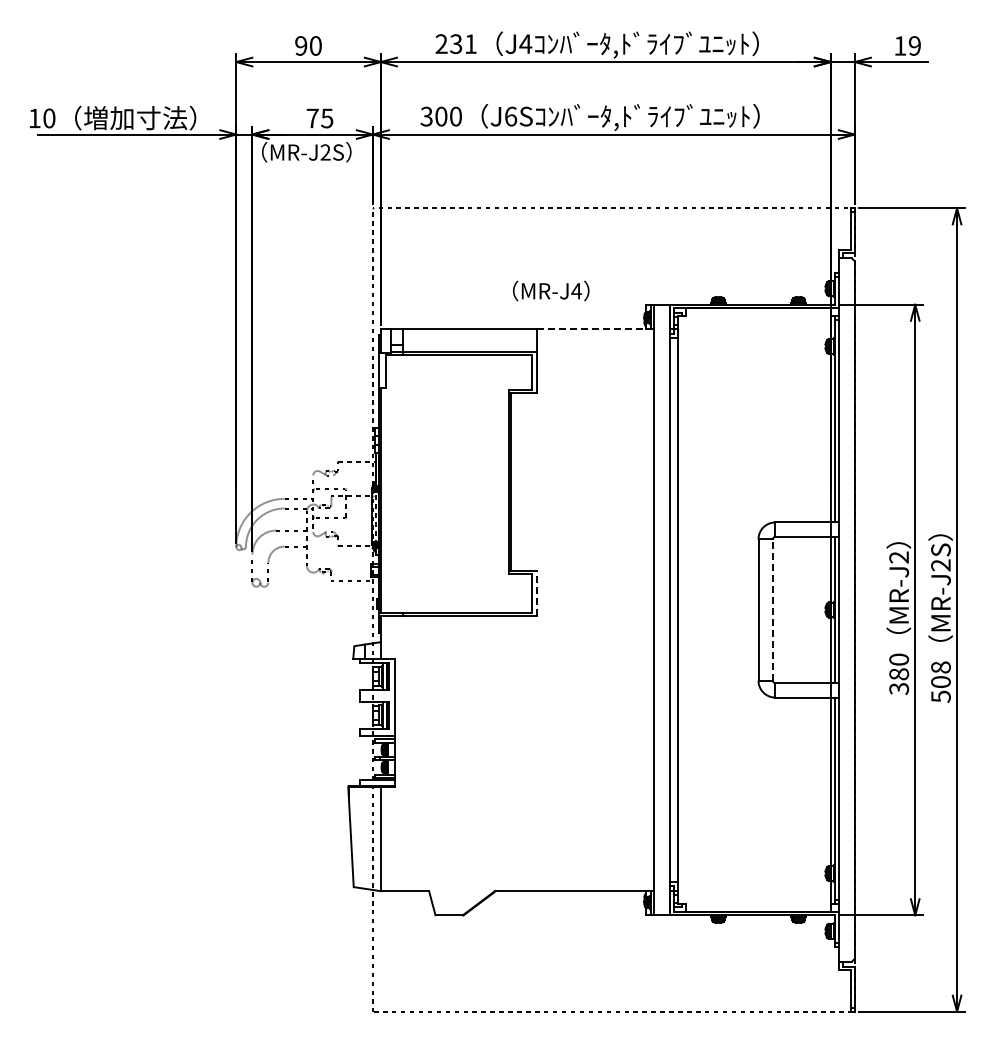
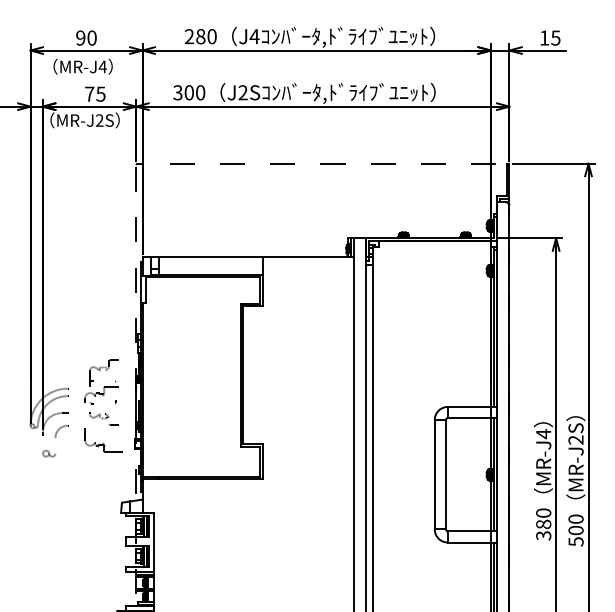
text: (463, 44) -> (206, 36), 231 -> 280
text: (914, 45) -> (555, 37), 19 -> 15
text: (510, 116) -> (242, 92), J6S -> J2S
text: (551, 290) -> (83, 66), moved
line: (595, 328) -> (308, 256), dashed -> solid
text: (898, 557) -> (543, 434), MR-J2 -> MR-J4
line: (536, 592) -> (262, 461), dashed -> solid
line: (772, 610) -> (445, 475), dashed -> solid
text: (940, 667) -> (575, 519), 508 -> 500

